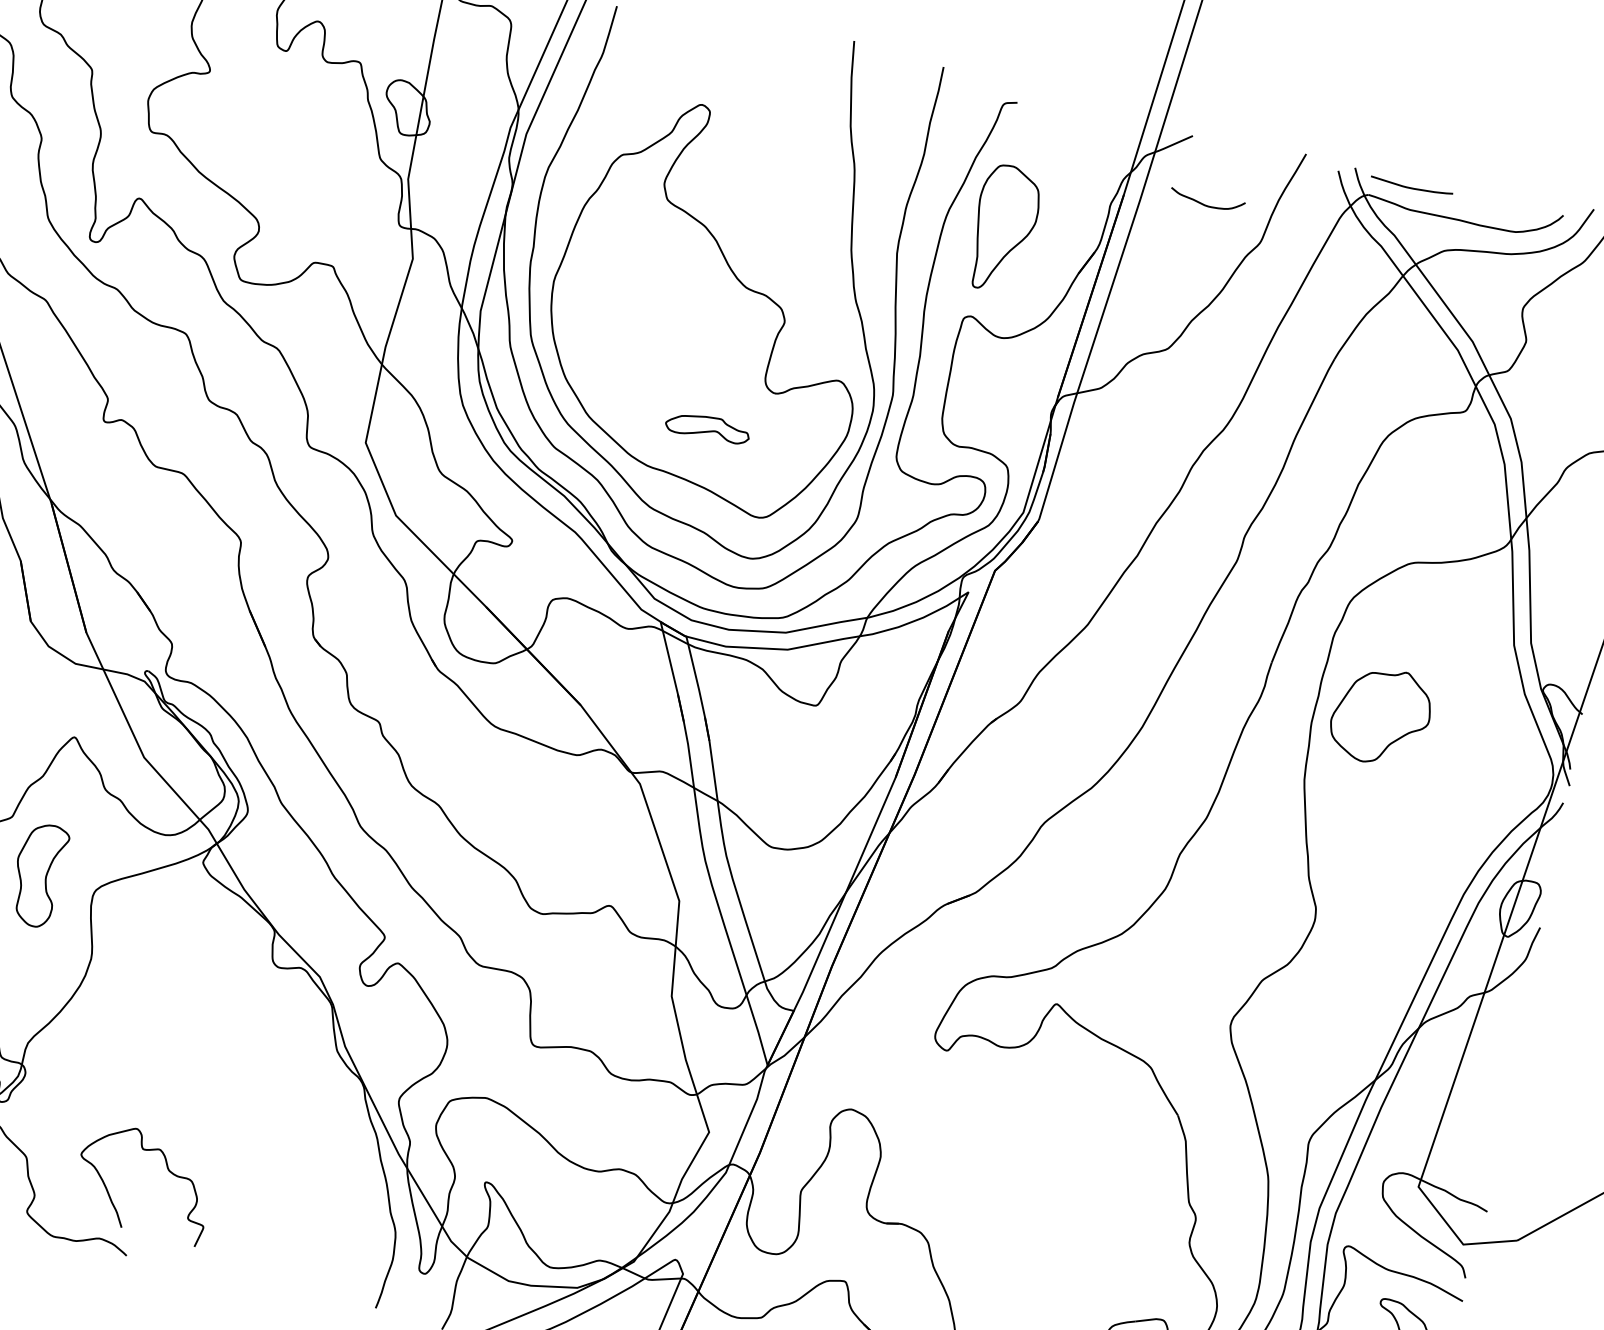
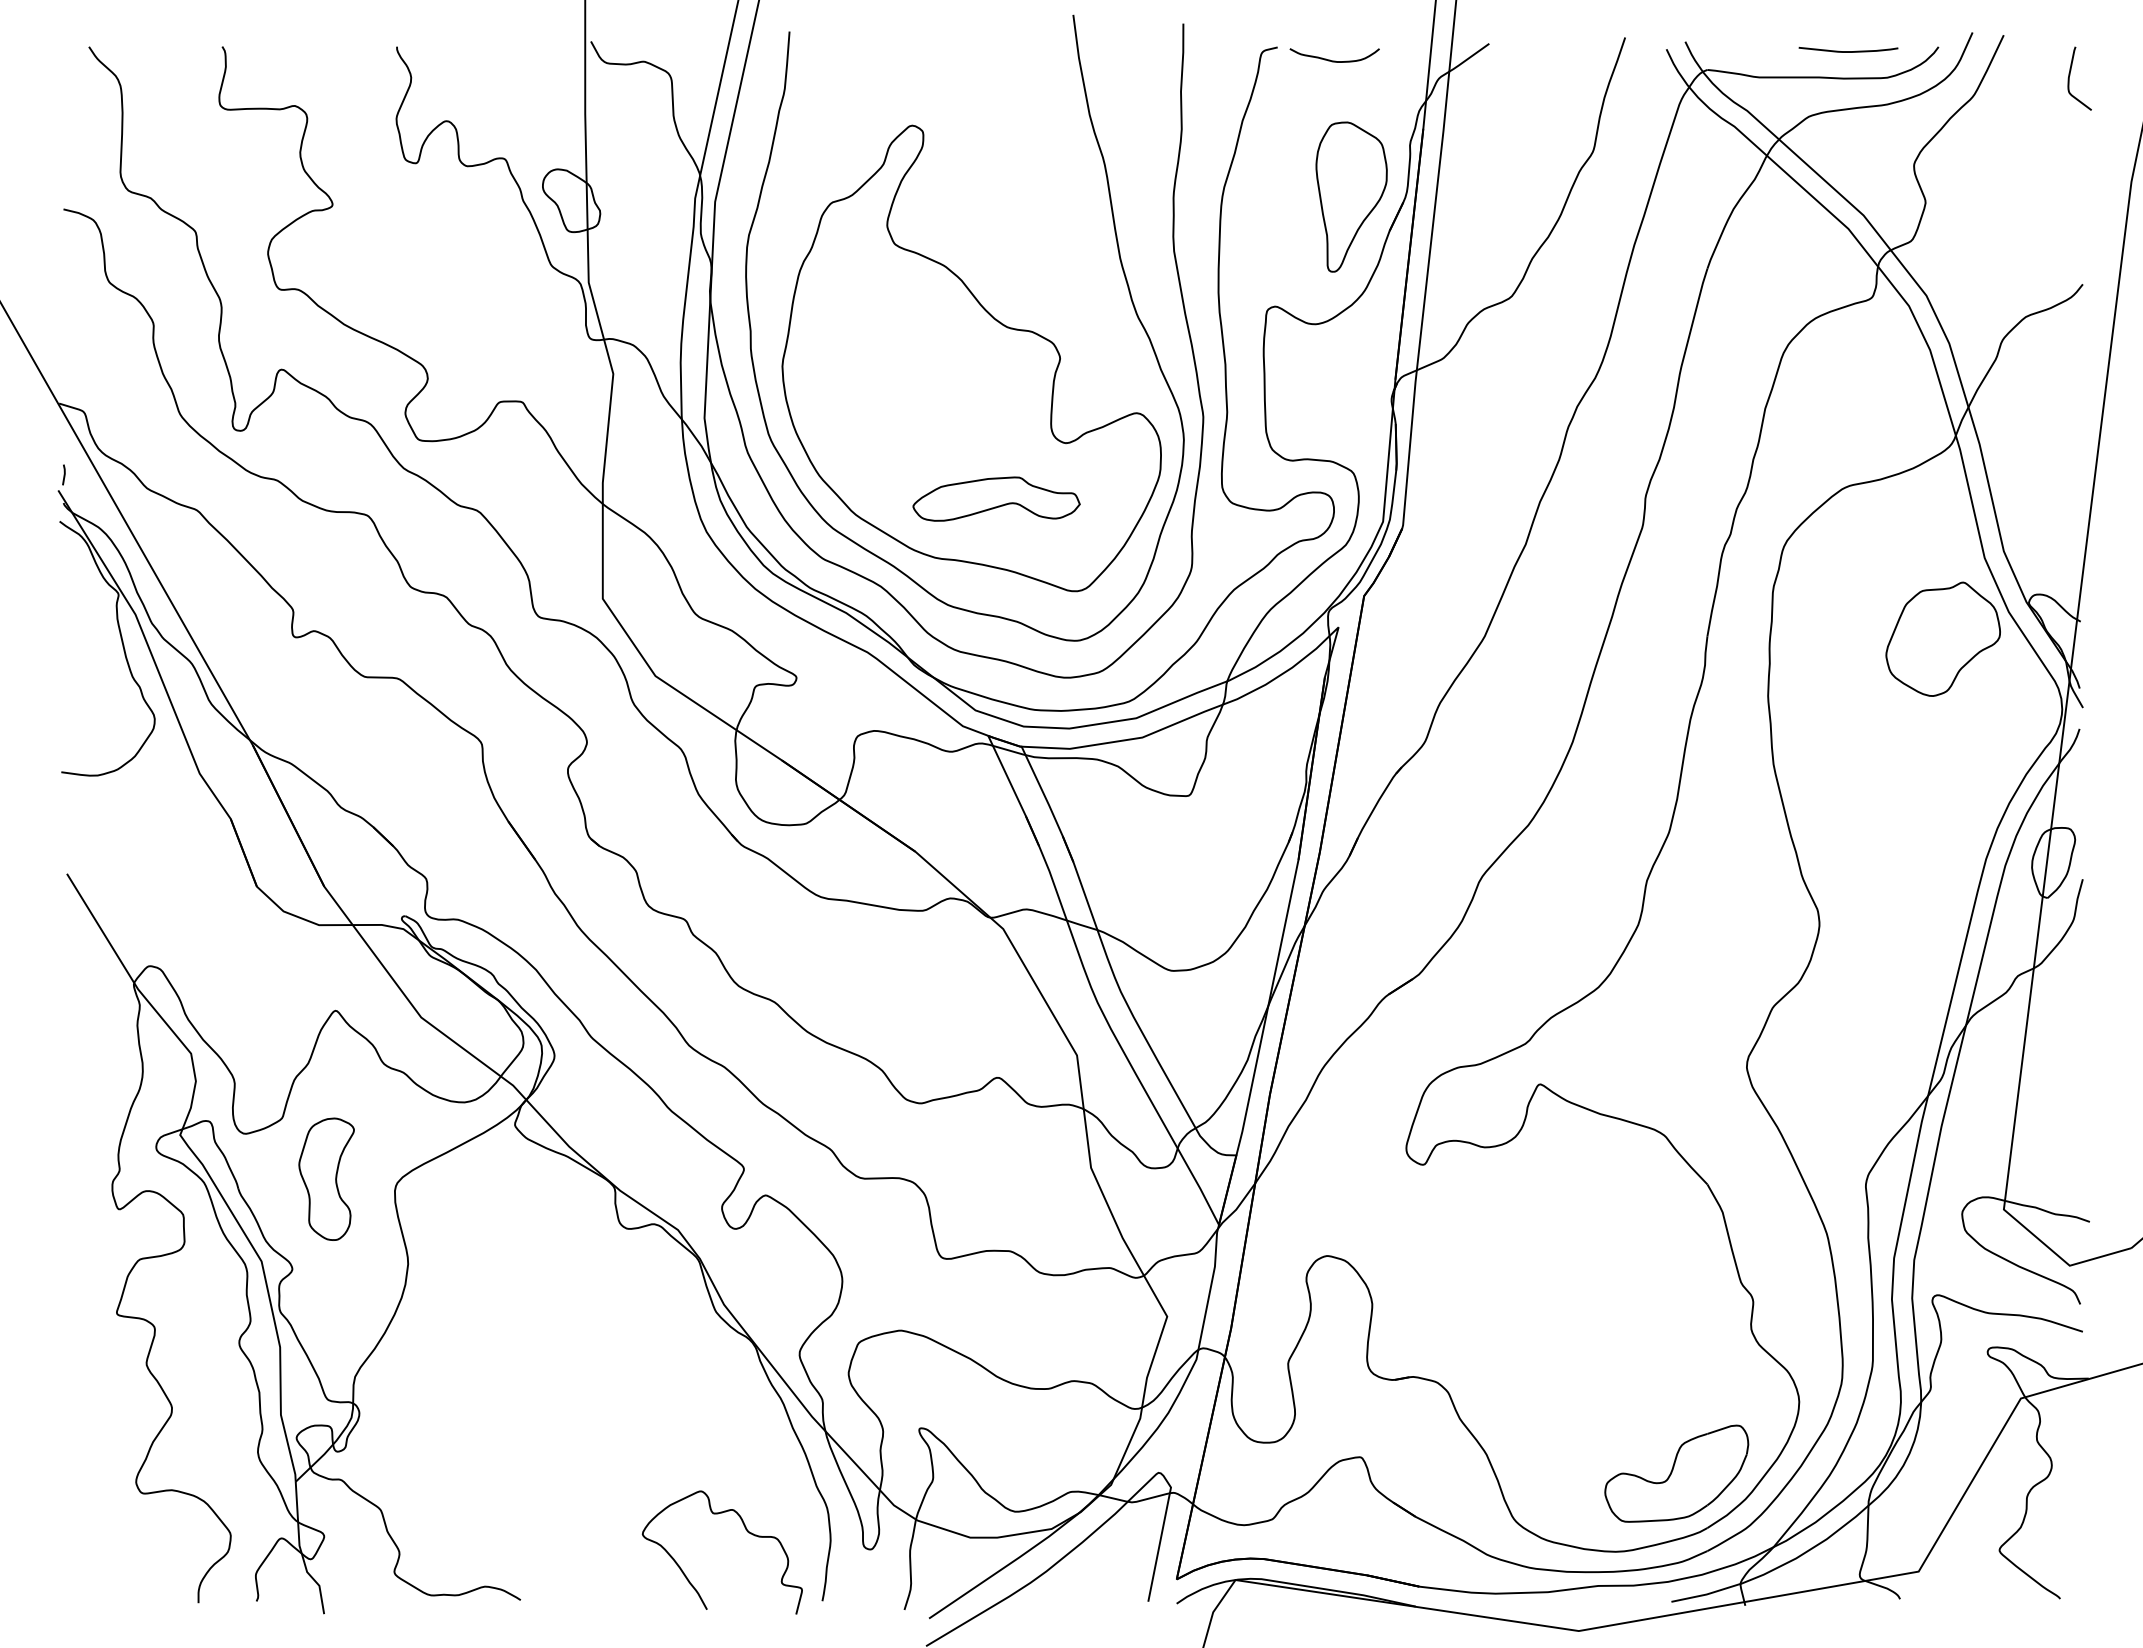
curve: (1411, 187) -> (1848, 51), moved
curve: (1206, 204) -> (1334, 60), moved
part: (1004, 228) -> (1351, 196), moved
part: (708, 427) -> (996, 498), size x1.67
part: (1380, 715) -> (1942, 638), moved
curve: (167, 1169) -> (746, 1531), moved

